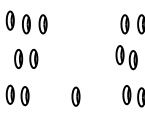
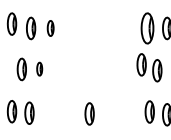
part: (42, 24) -> (50, 28), size x0.7
part: (124, 24) -> (147, 28), size x1.4
part: (33, 58) -> (39, 68), size x0.6

